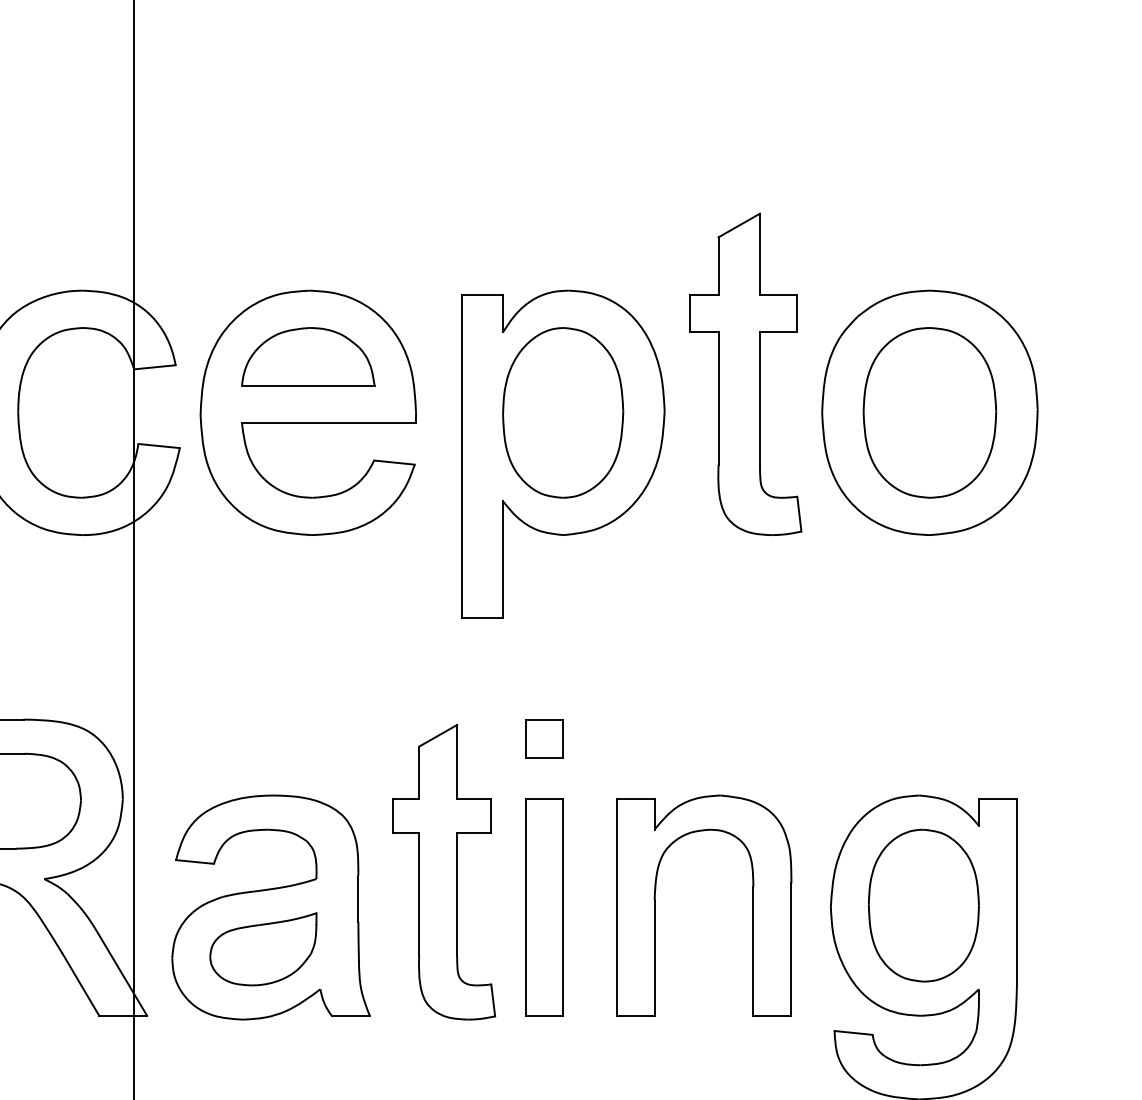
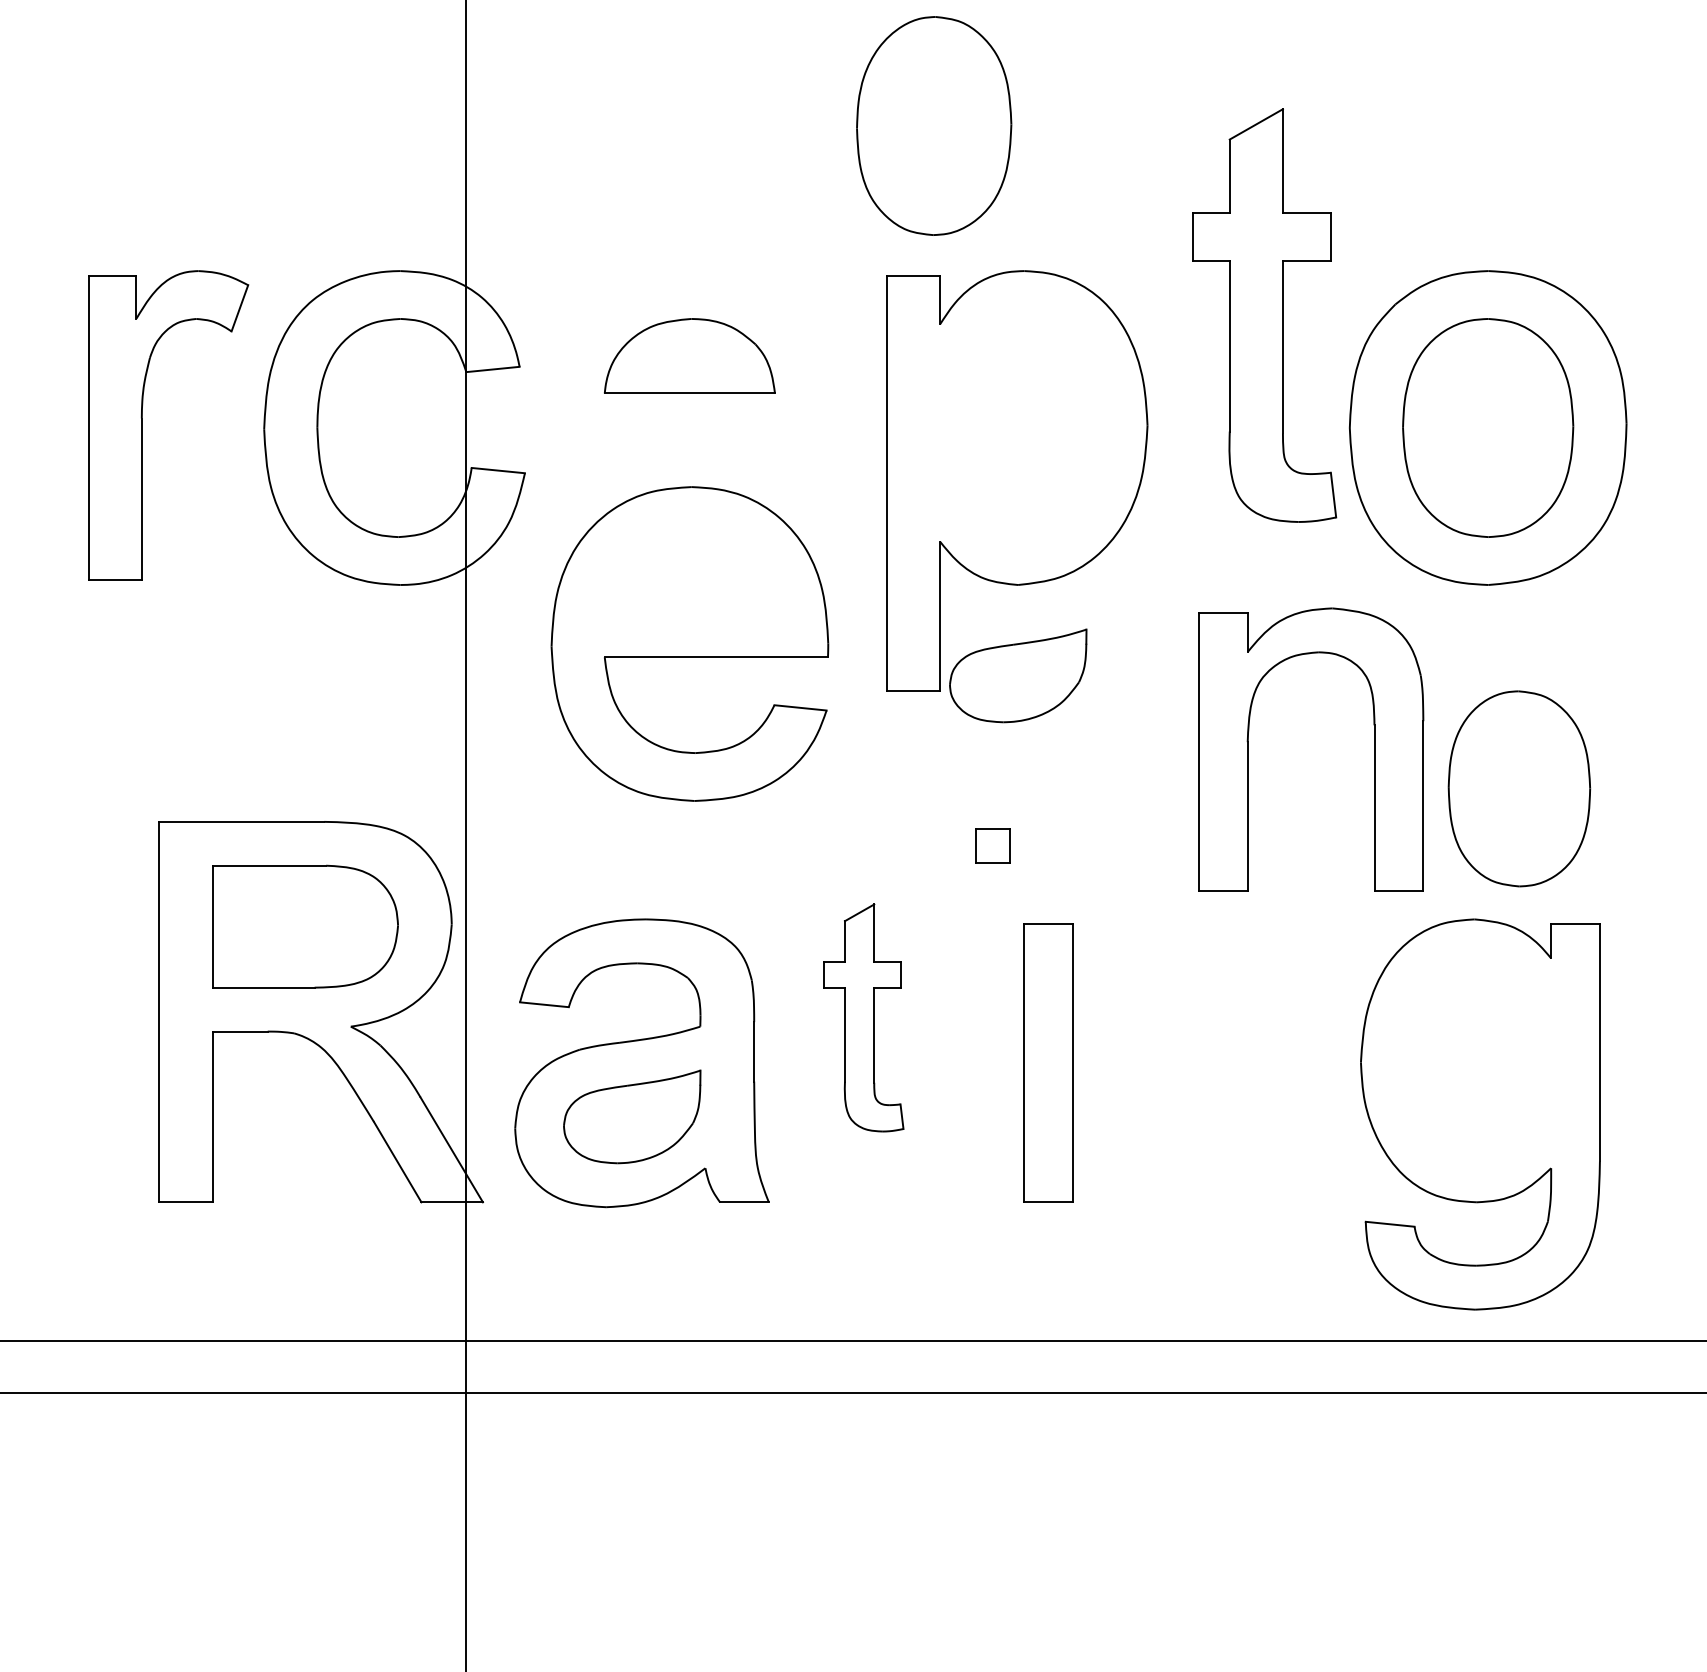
part: (745, 374) -> (1264, 315), moved
part: (307, 412) -> (689, 643), moved
part: (563, 412) -> (934, 125), moved
part: (564, 605) -> (1018, 675), added
part: (544, 738) -> (993, 846), size x0.7
part: (443, 871) -> (863, 1017), size x0.6
part: (655, 905) -> (1248, 749), moved
part: (923, 905) -> (1519, 788), moved
part: (544, 906) -> (1048, 1062), moved

